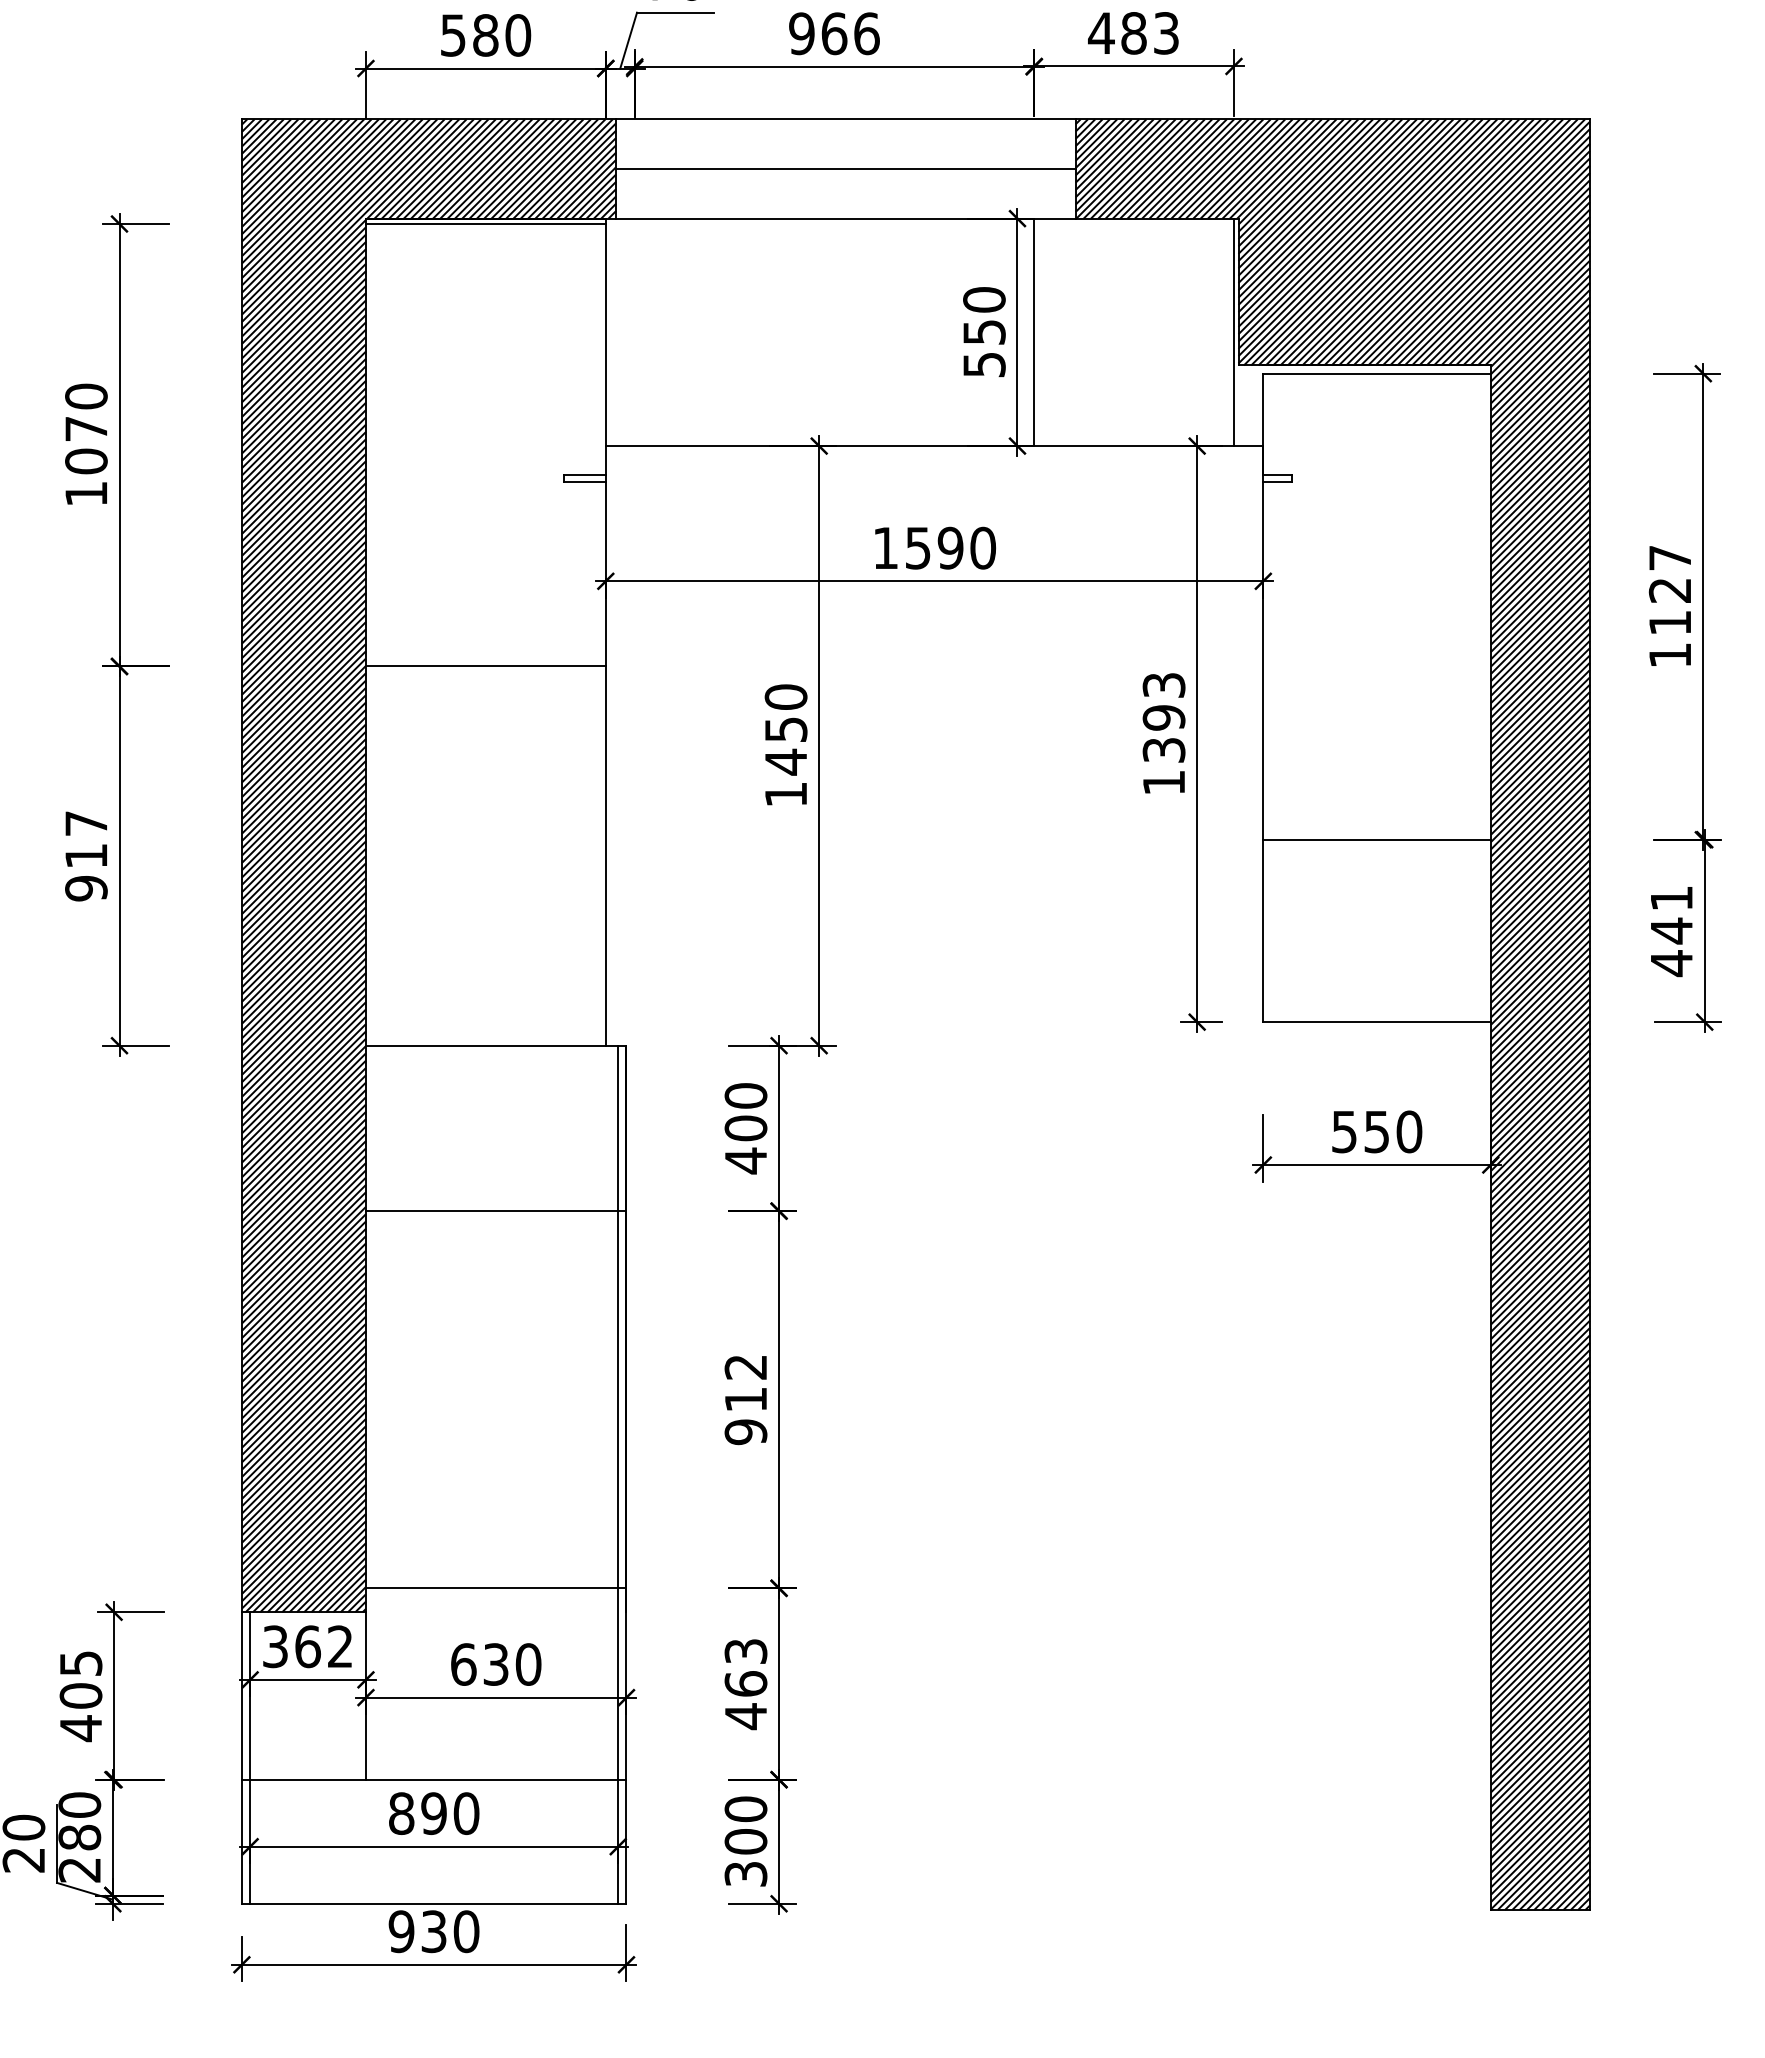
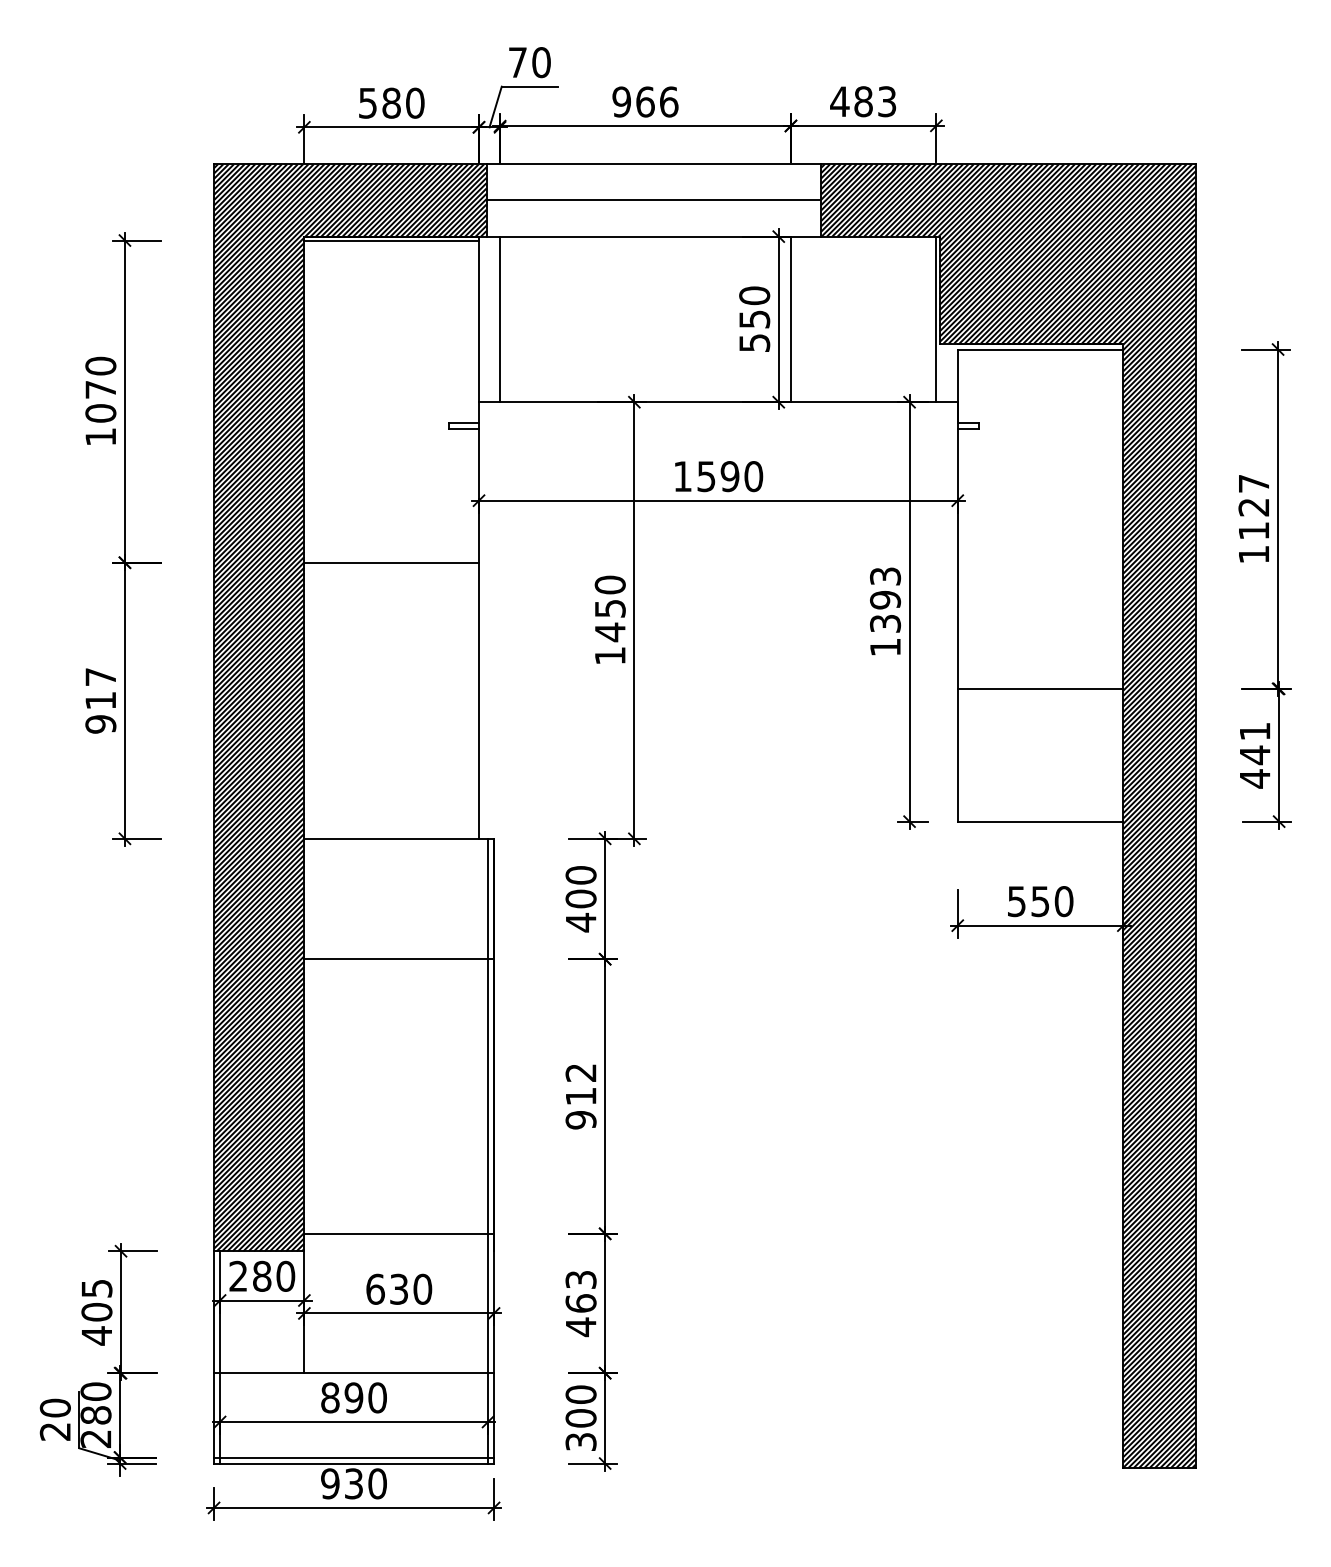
line: (635, 332) -> (500, 319), added
text: (308, 1645) -> (262, 1275), 362 -> 280
line: (434, 1895) -> (354, 1457), added

